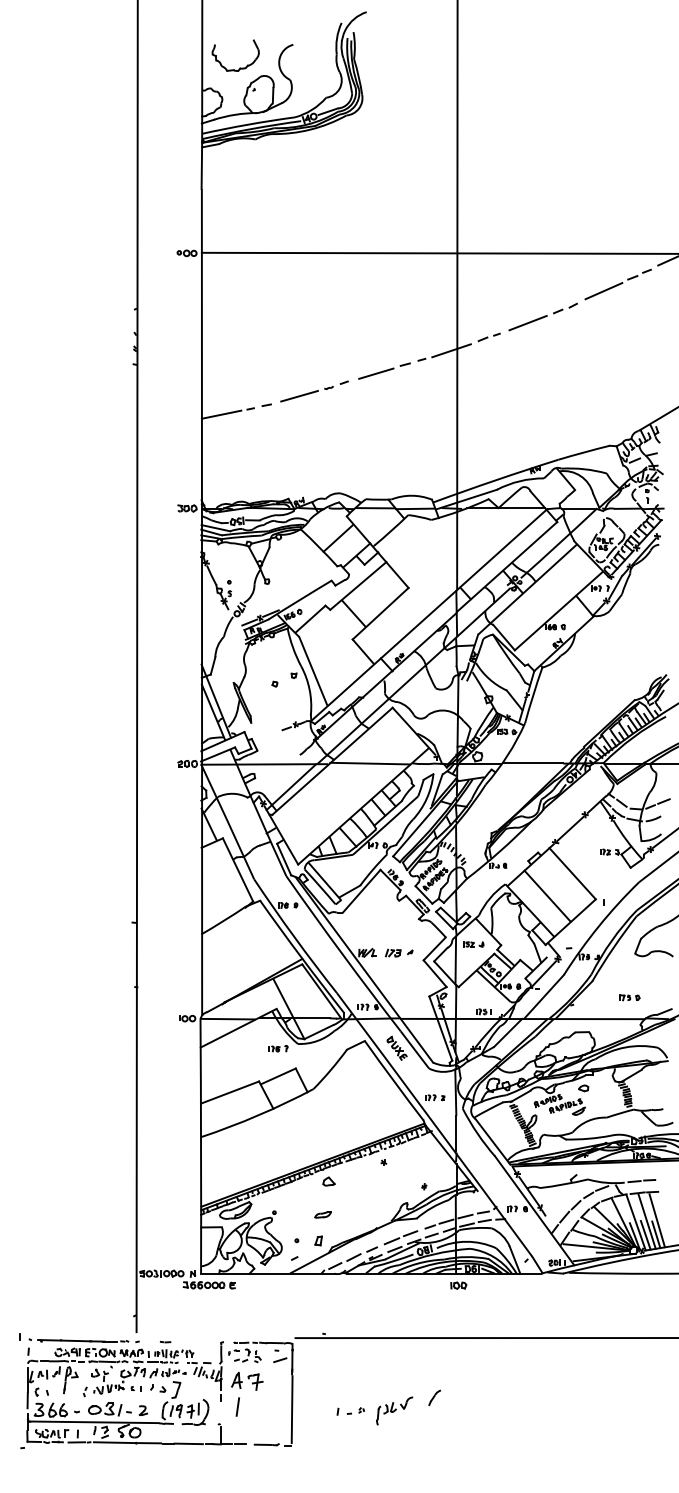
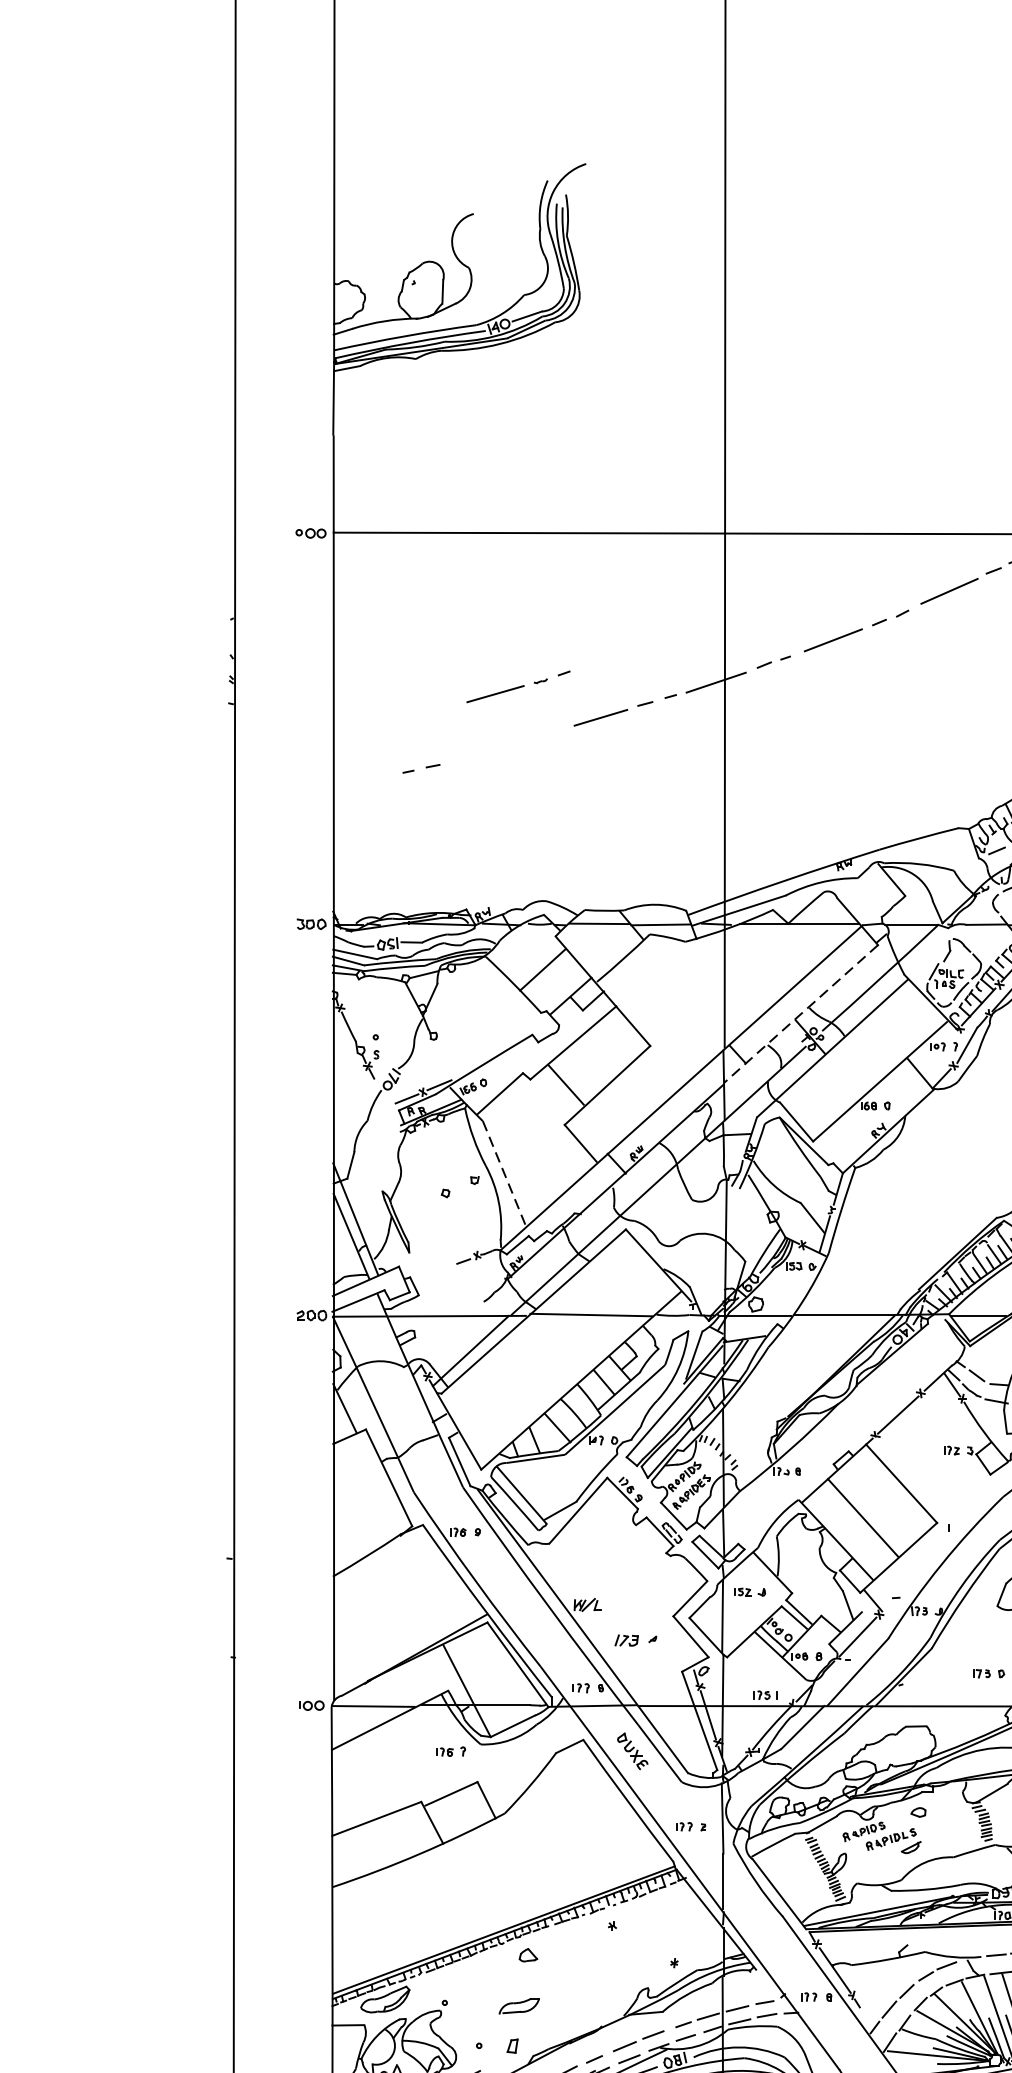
part: (239, 67) -> (391, 248), removed
part: (314, 391) -> (518, 686), moved
line: (221, 414) -> (363, 780), removed
line: (506, 567) -> (800, 1014), solid -> dashed
line: (313, 670) -> (504, 1172), solid -> dashed
part: (398, 952) -> (634, 1639), moved
part: (322, 1214) -> (518, 2005), size x1.6

